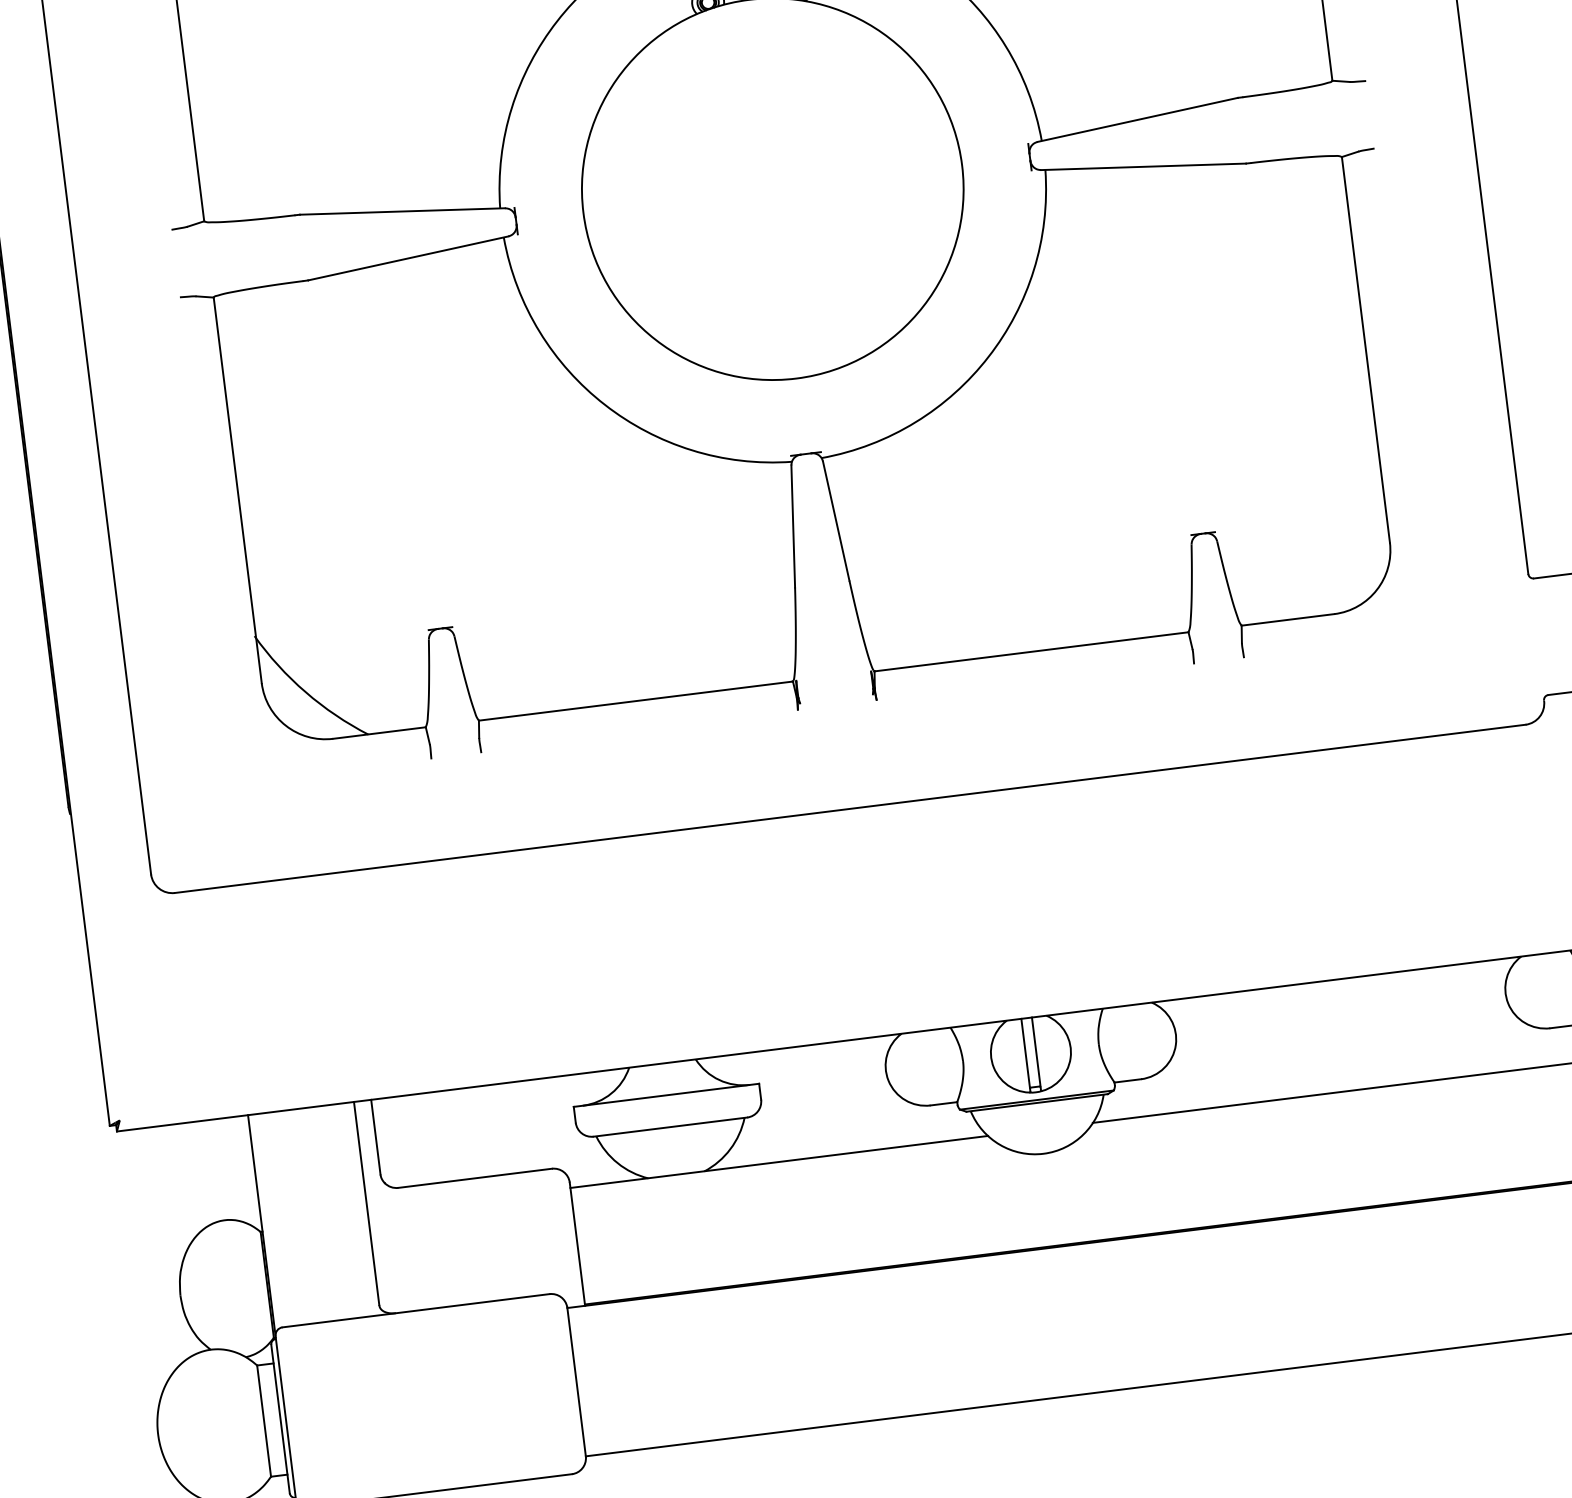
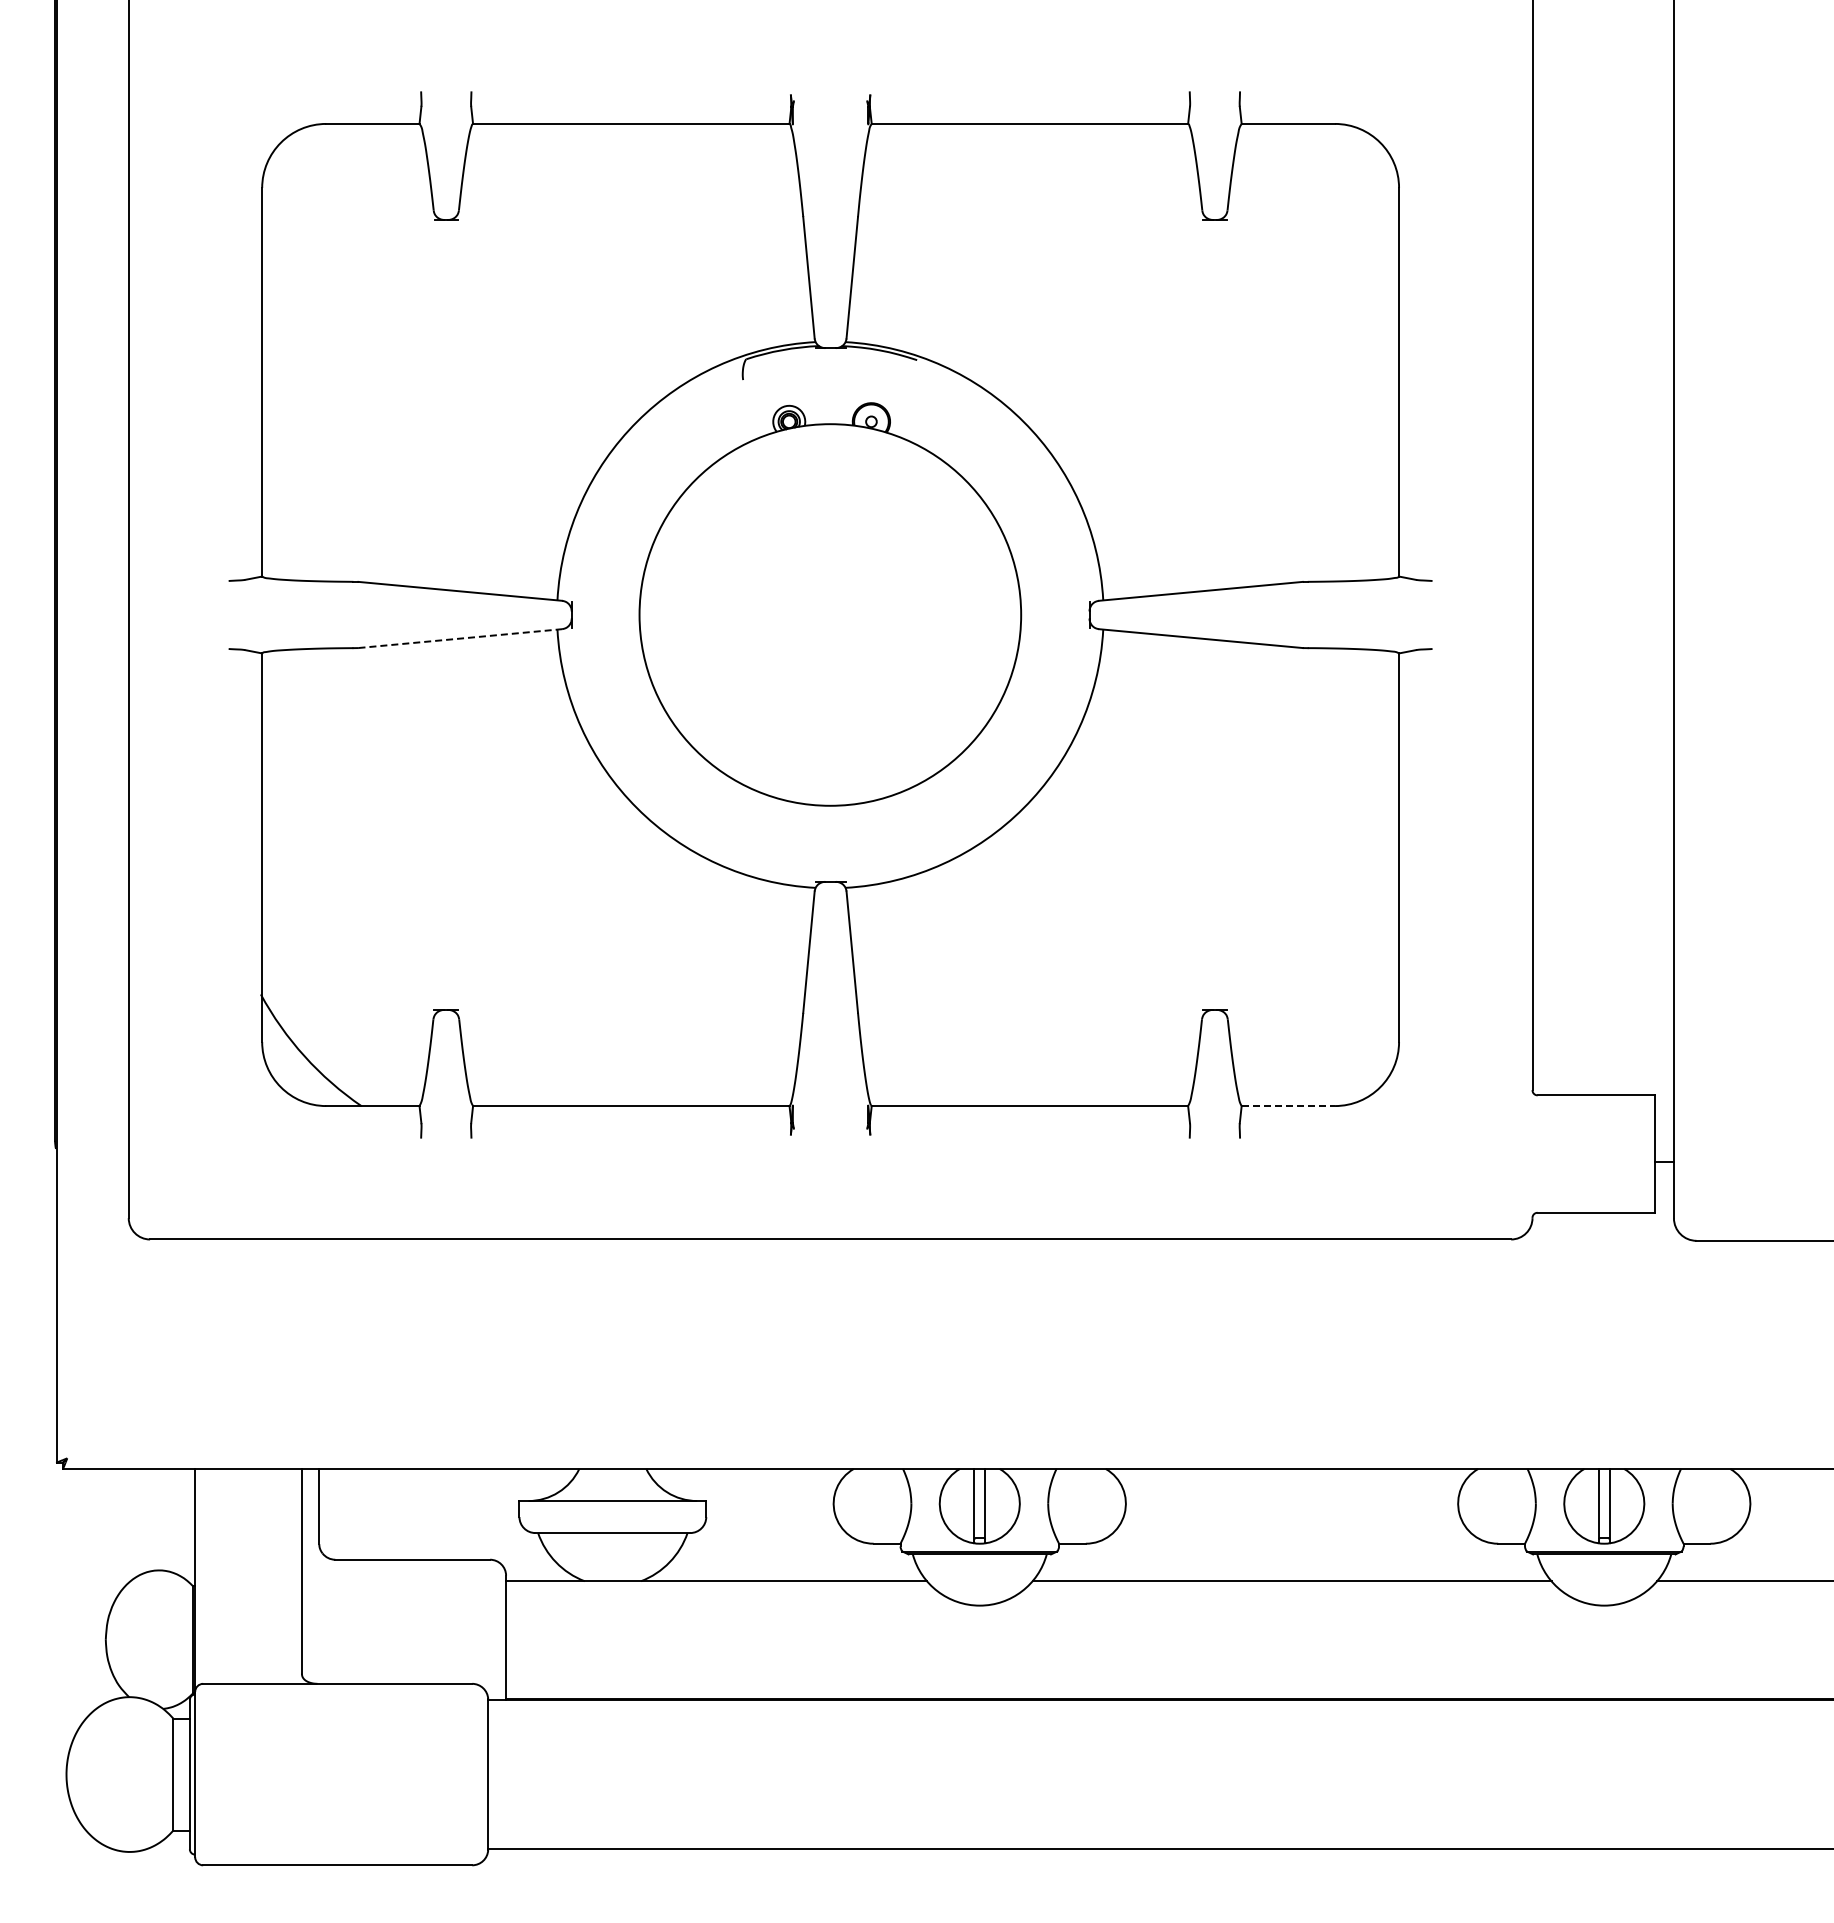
line: (408, 258) -> (460, 638), solid -> dashed
line: (1288, 620) -> (1288, 1106), solid -> dashed

